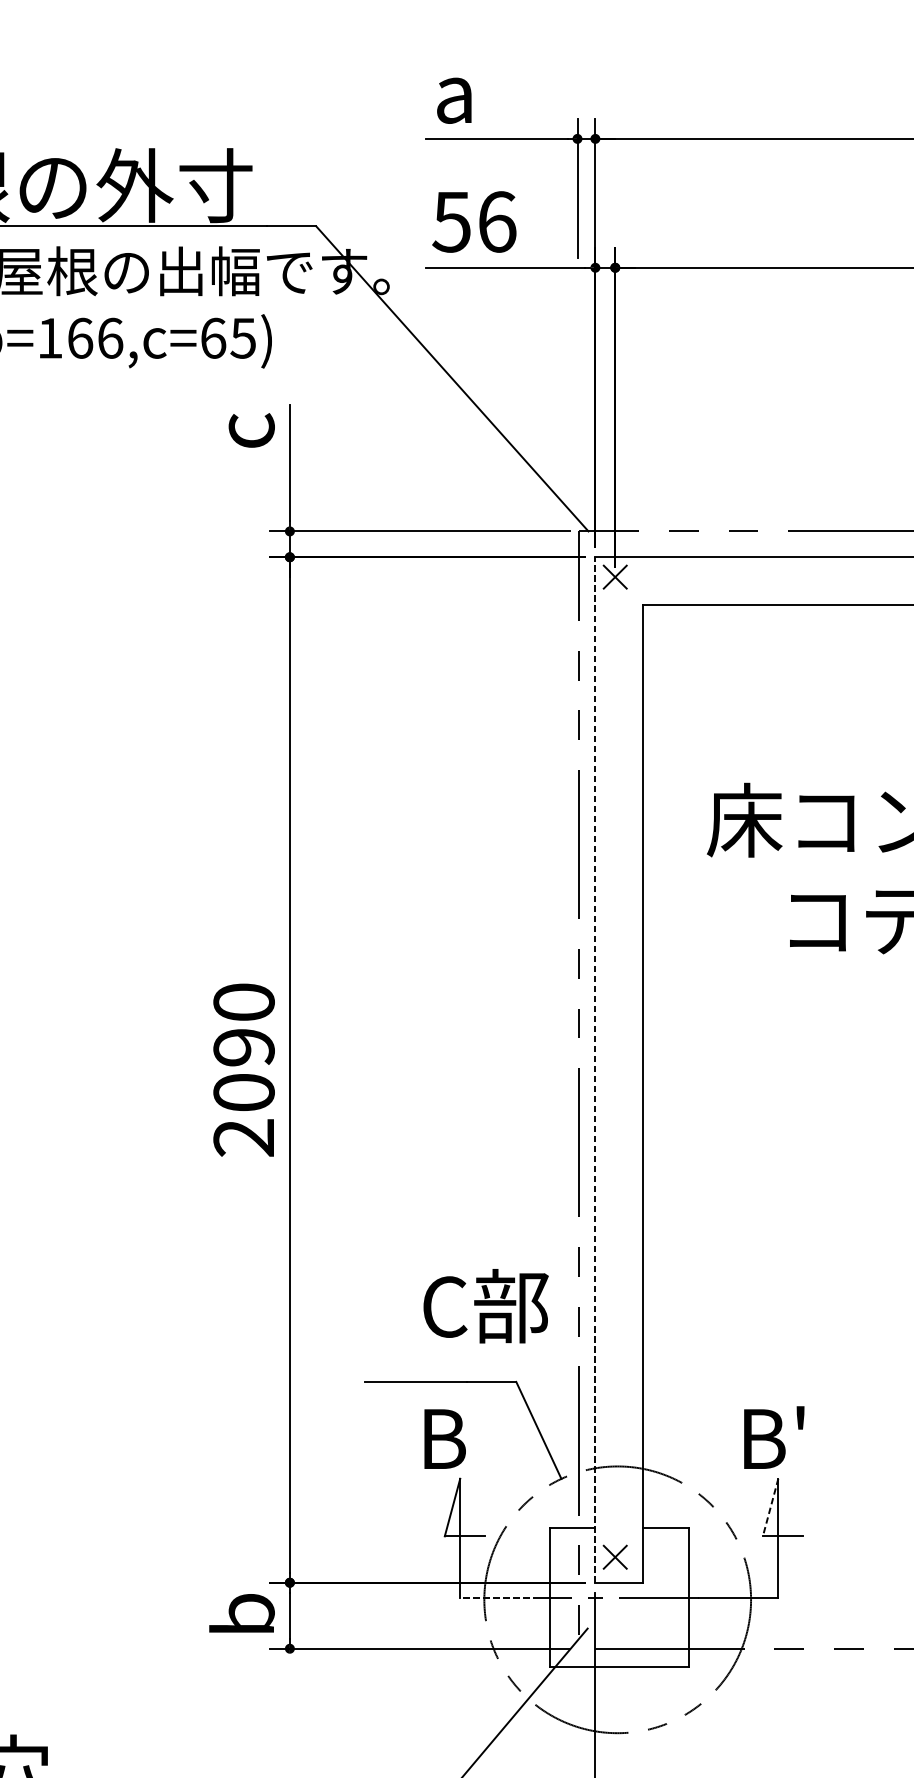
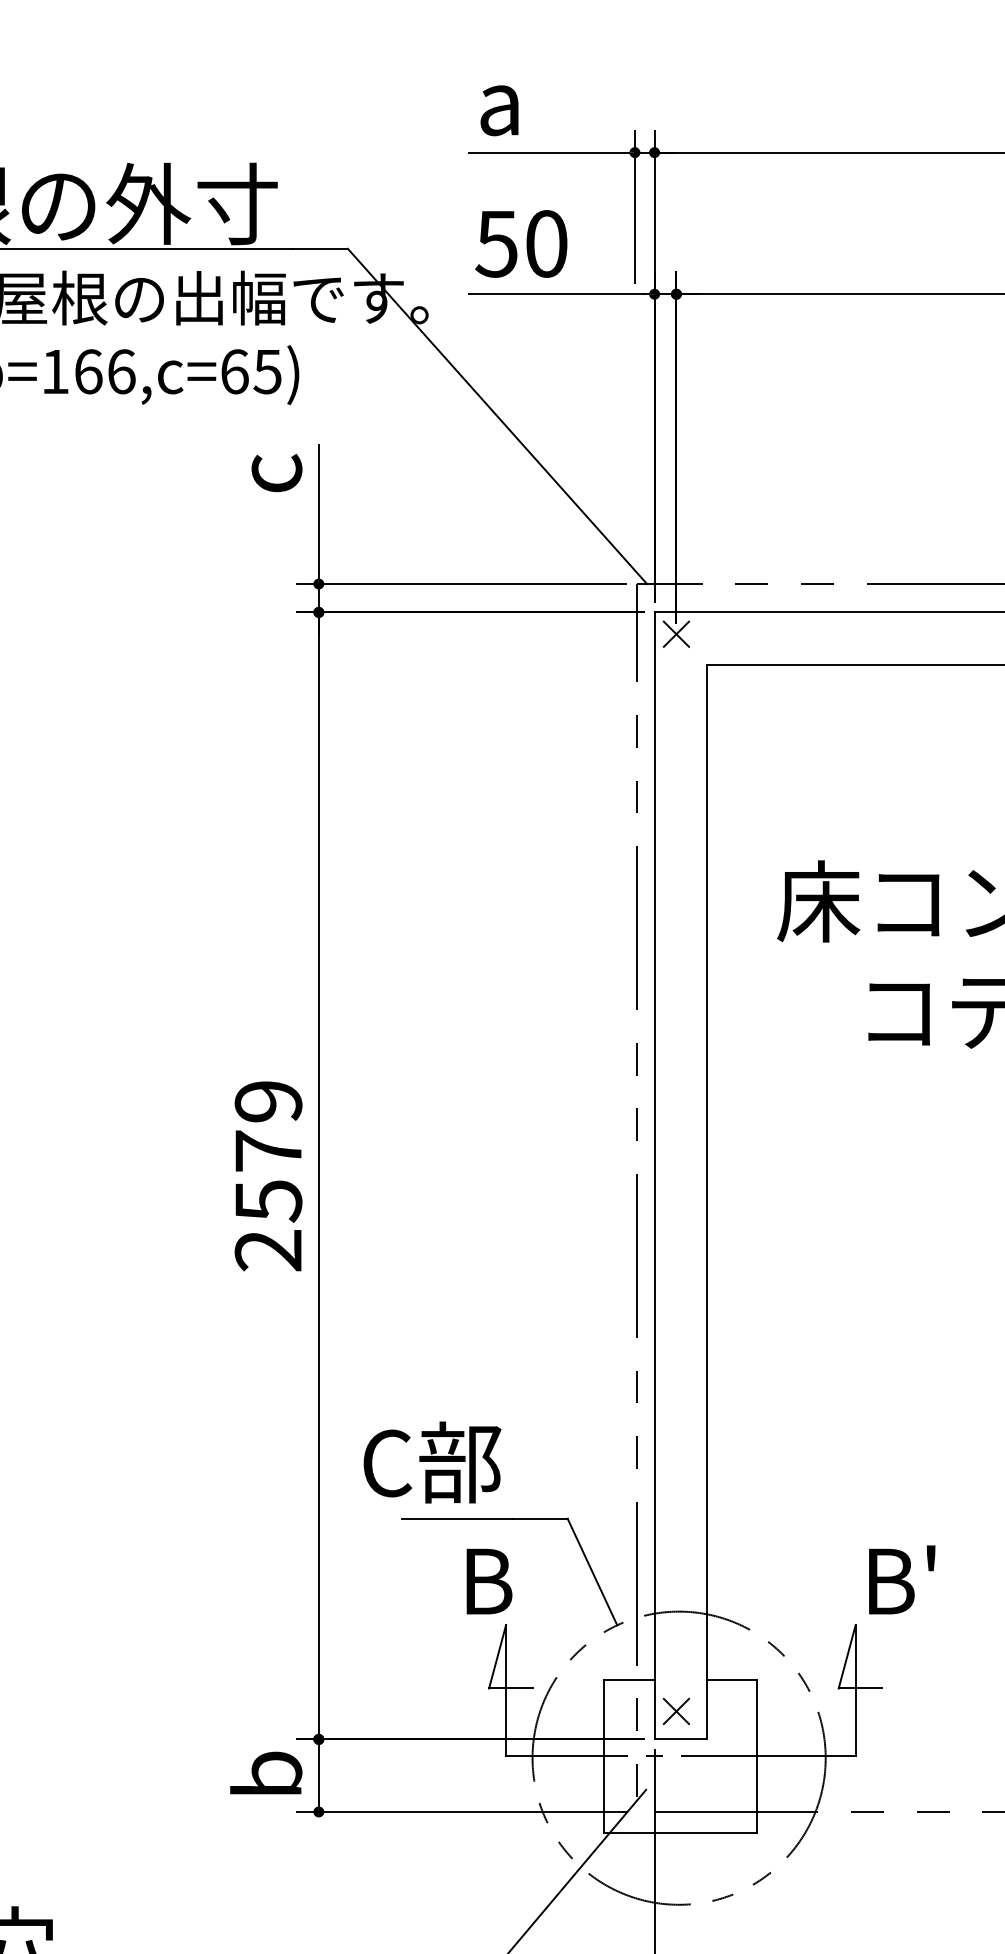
text: (497, 221) -> (546, 243), 56 -> 50
text: (244, 1047) -> (268, 1151), 2090 -> 2579
line: (595, 1069) -> (654, 1175), dashed -> solid
text: (486, 1306) -> (432, 1462), moved
text: (774, 1437) -> (902, 1579), moved
line: (770, 1507) -> (847, 1656), dashed -> solid
line: (499, 1598) -> (549, 1756), dashed -> solid

